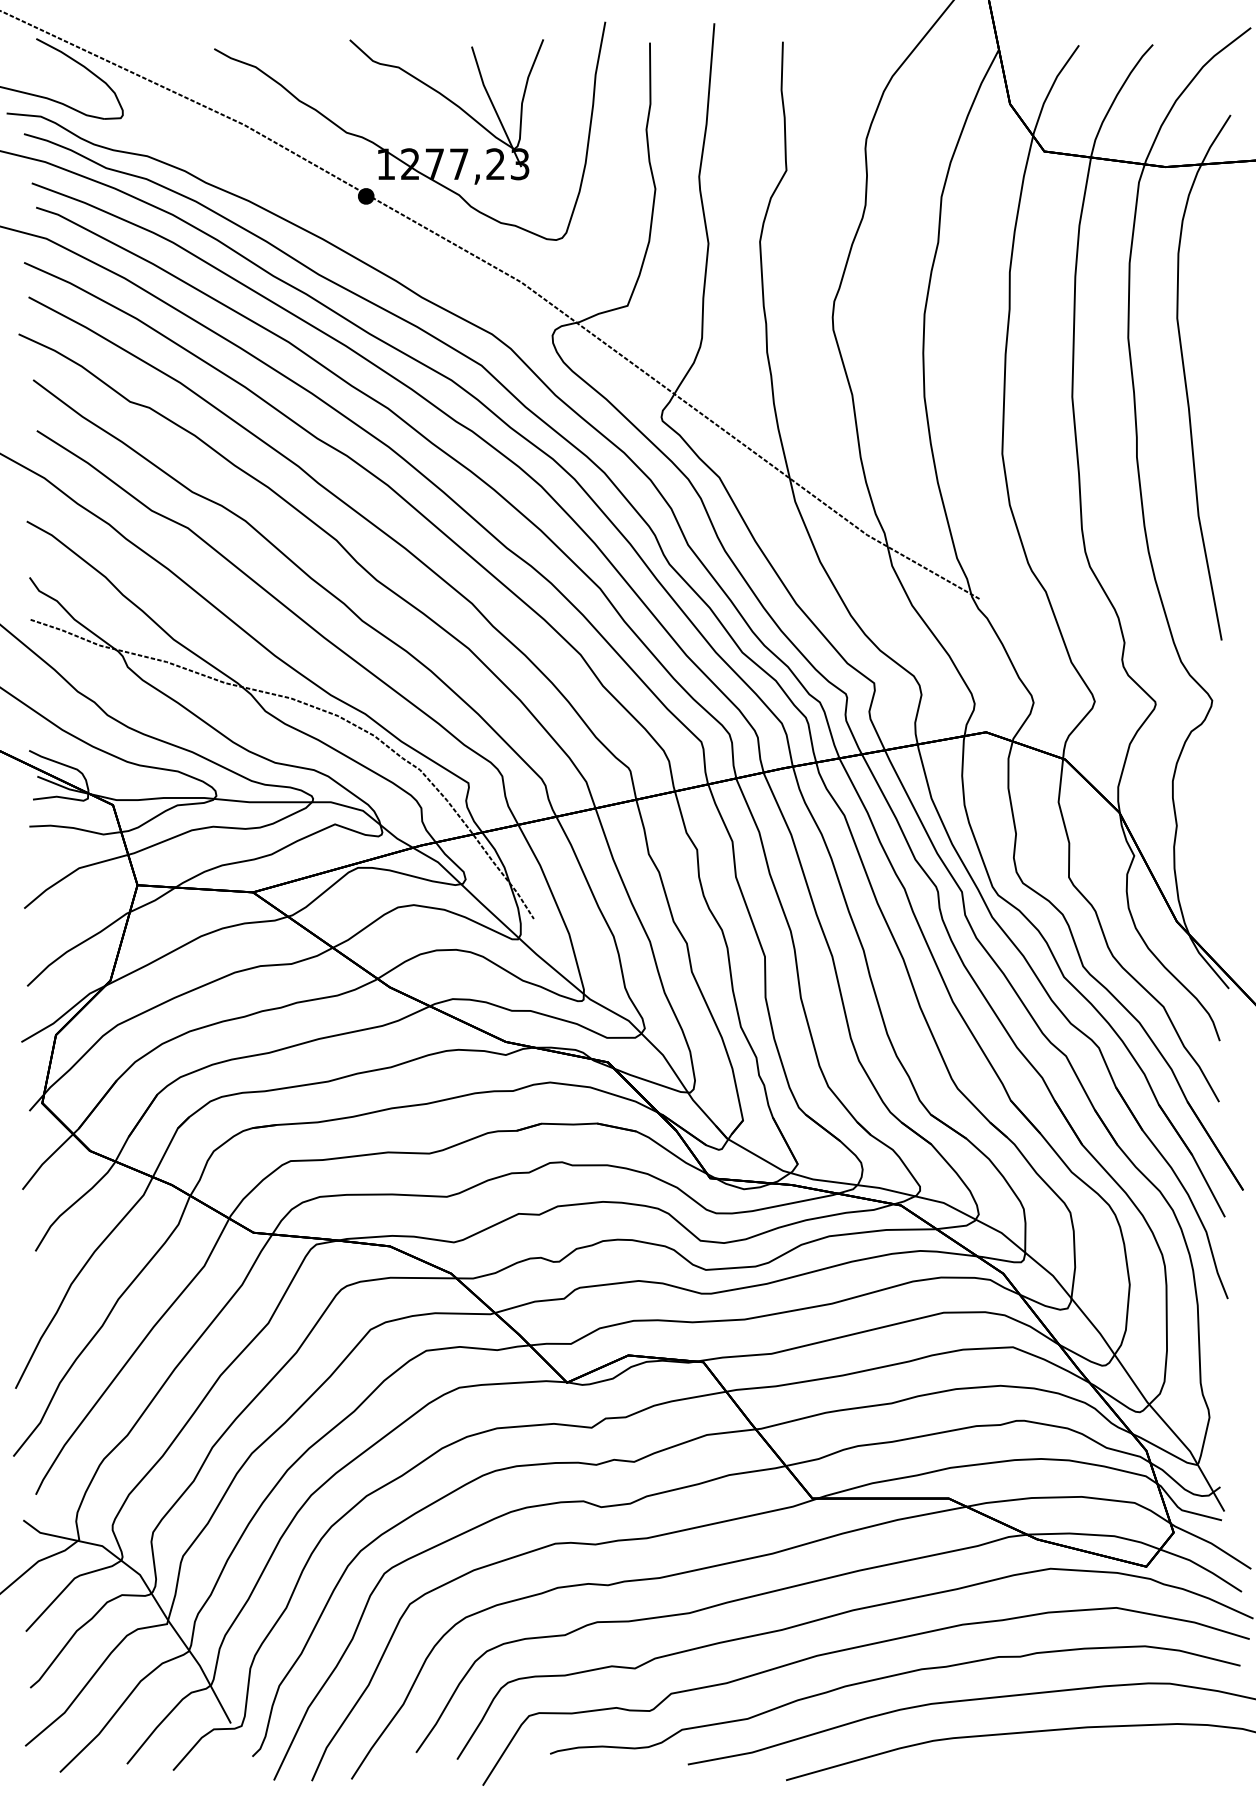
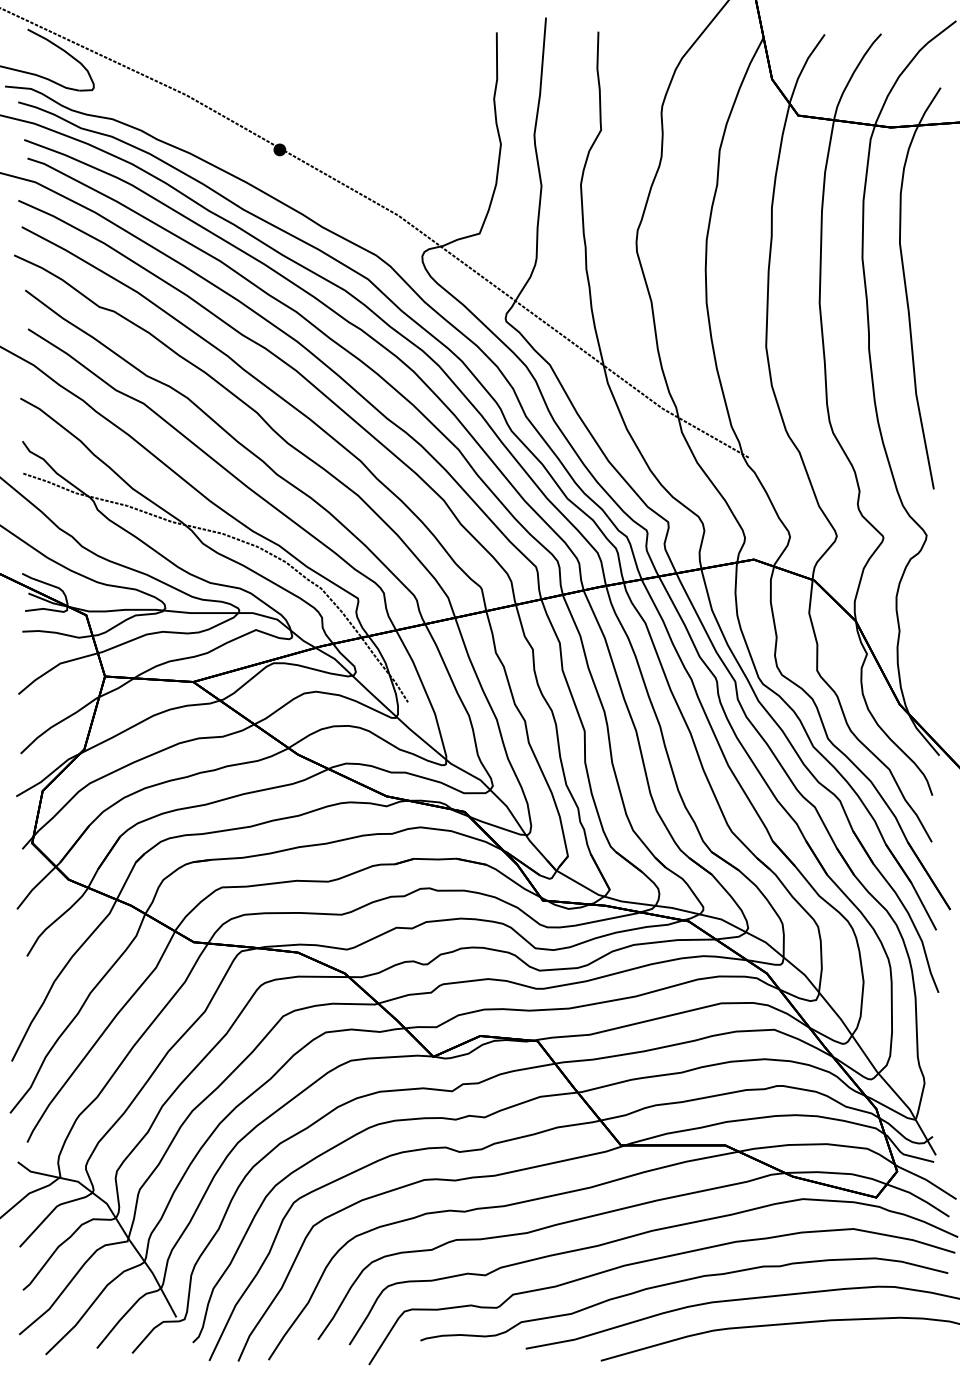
part: (410, 148) -> (313, 113), removed

